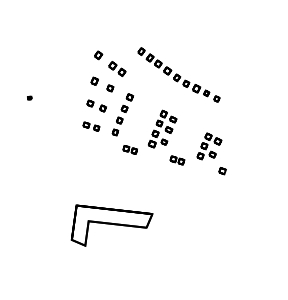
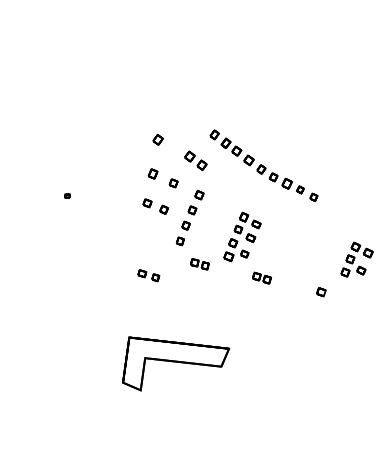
part: (117, 68) -> (195, 160), moved
part: (91, 126) -> (148, 275), moved
part: (208, 146) -> (356, 259), moved

